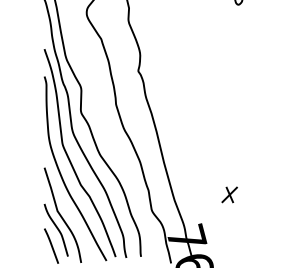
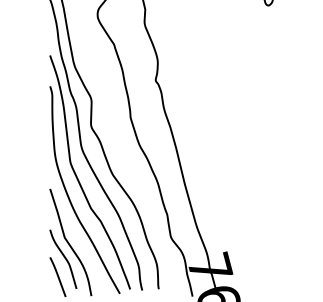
part: (229, 194) -> (258, 219), removed

